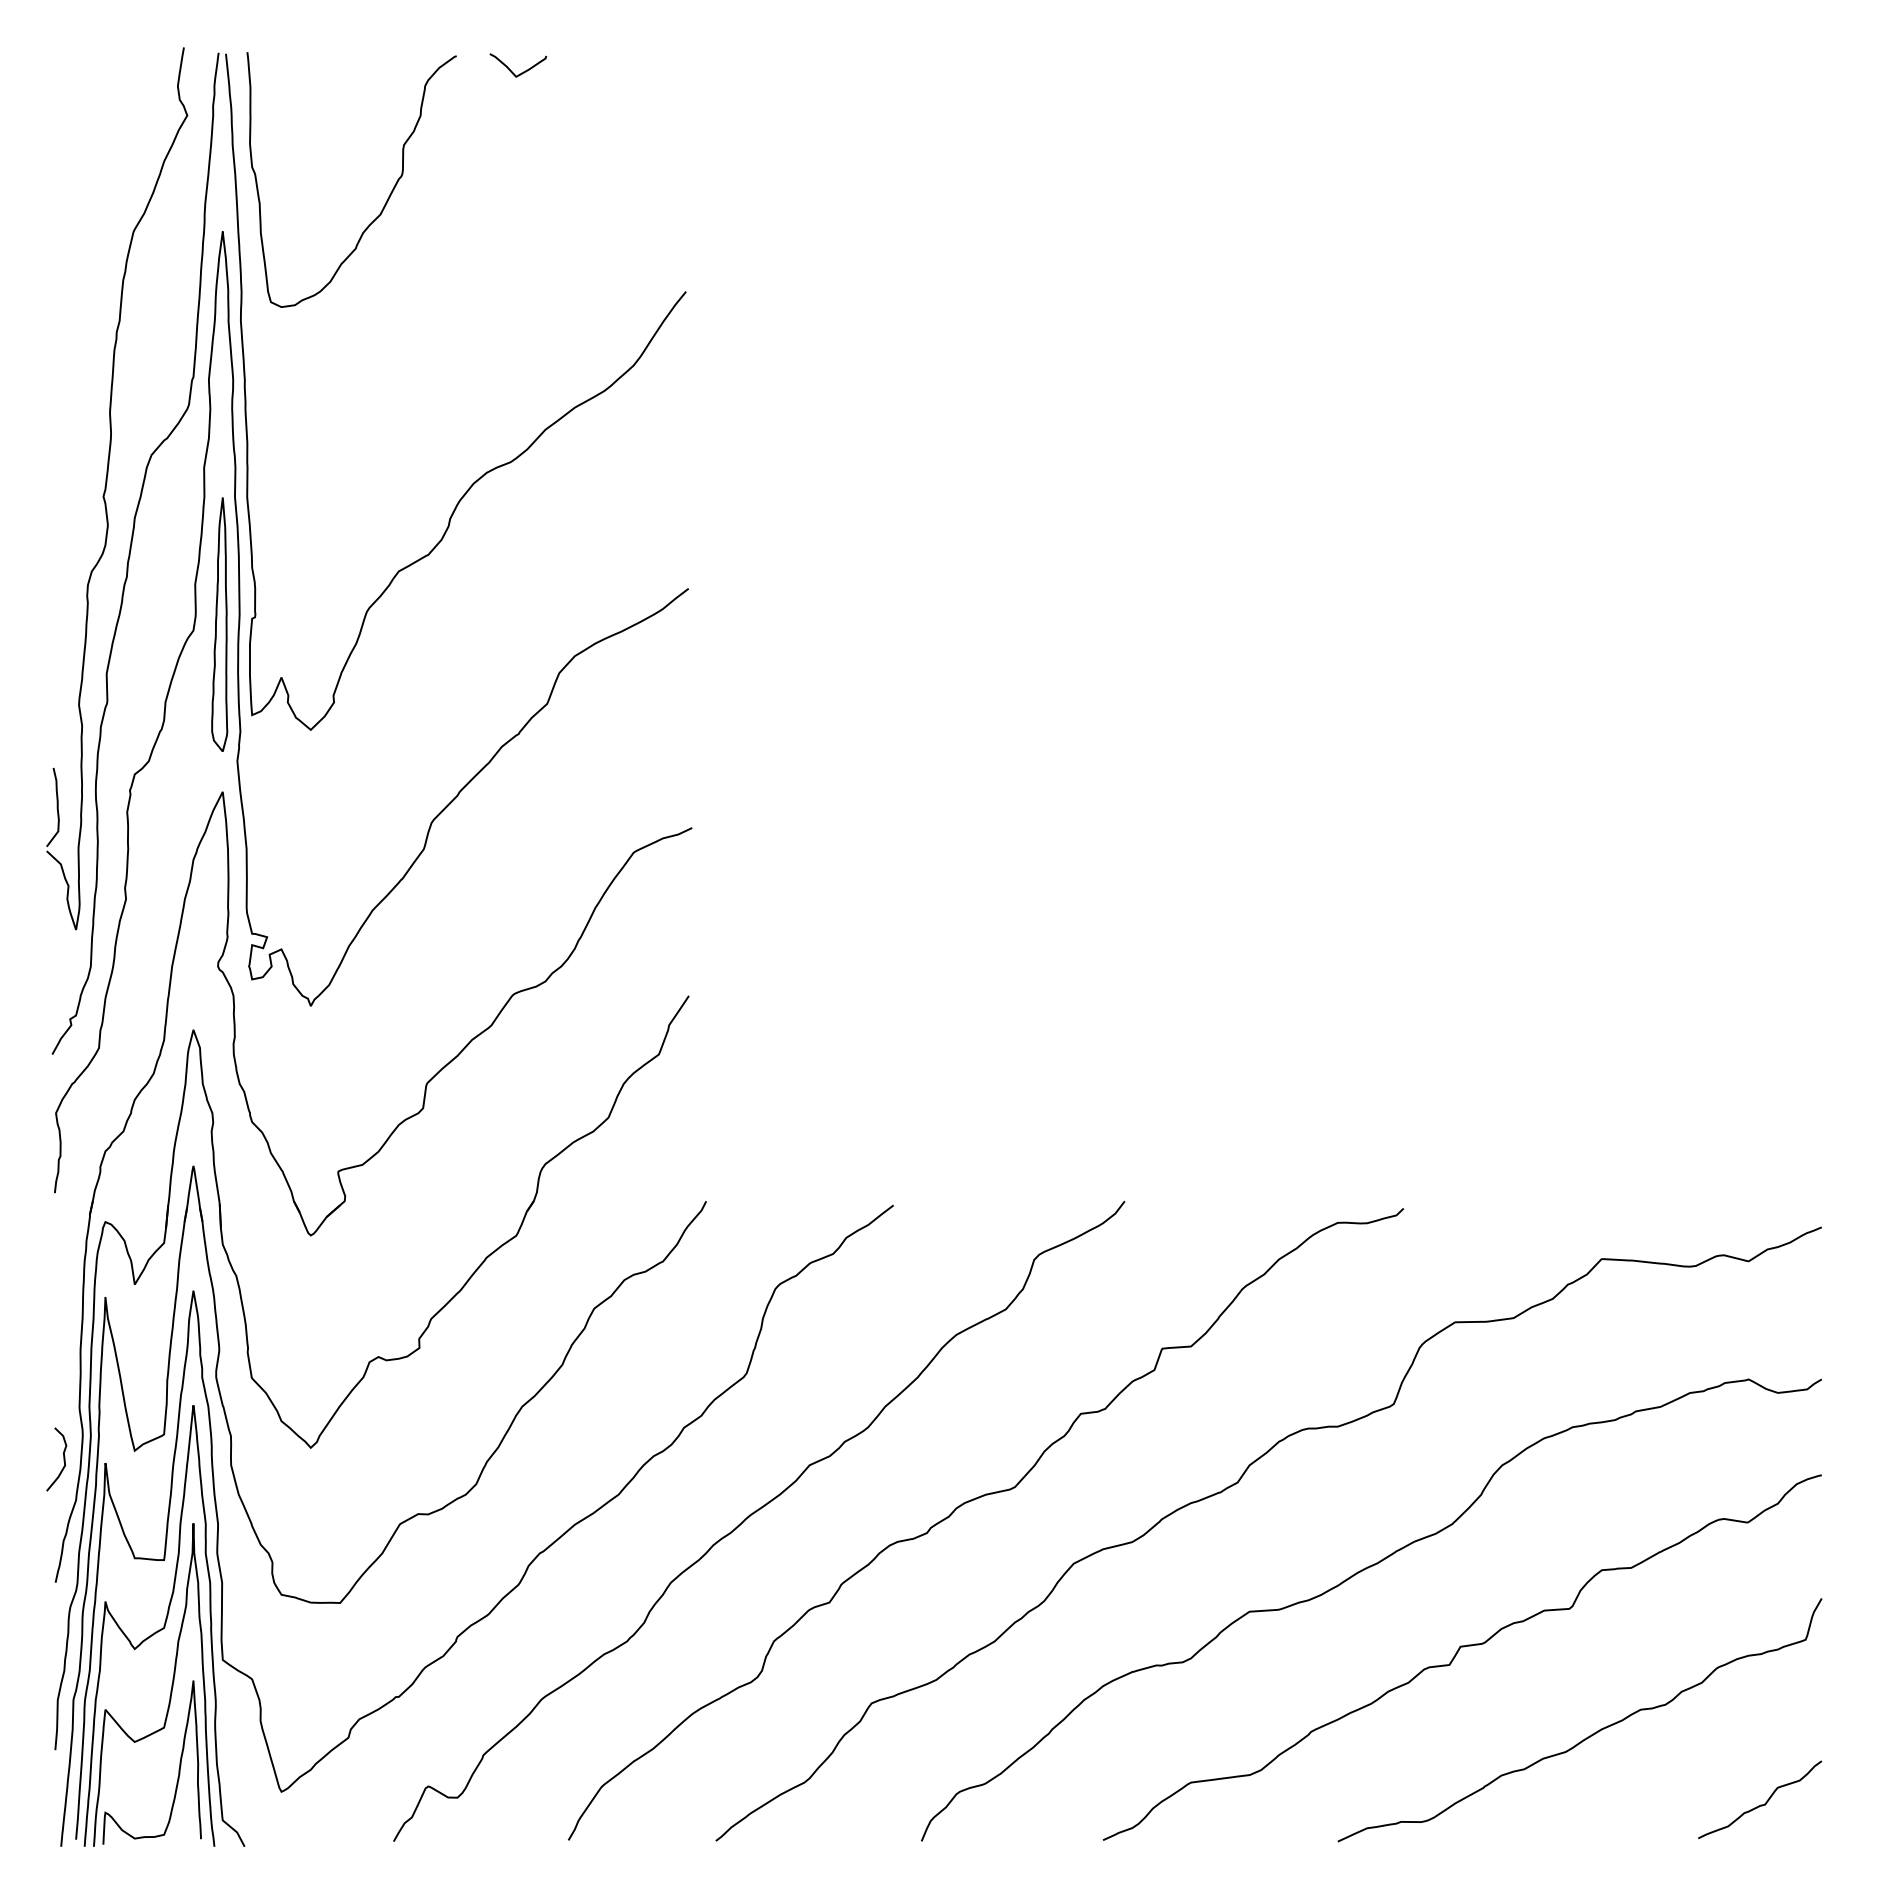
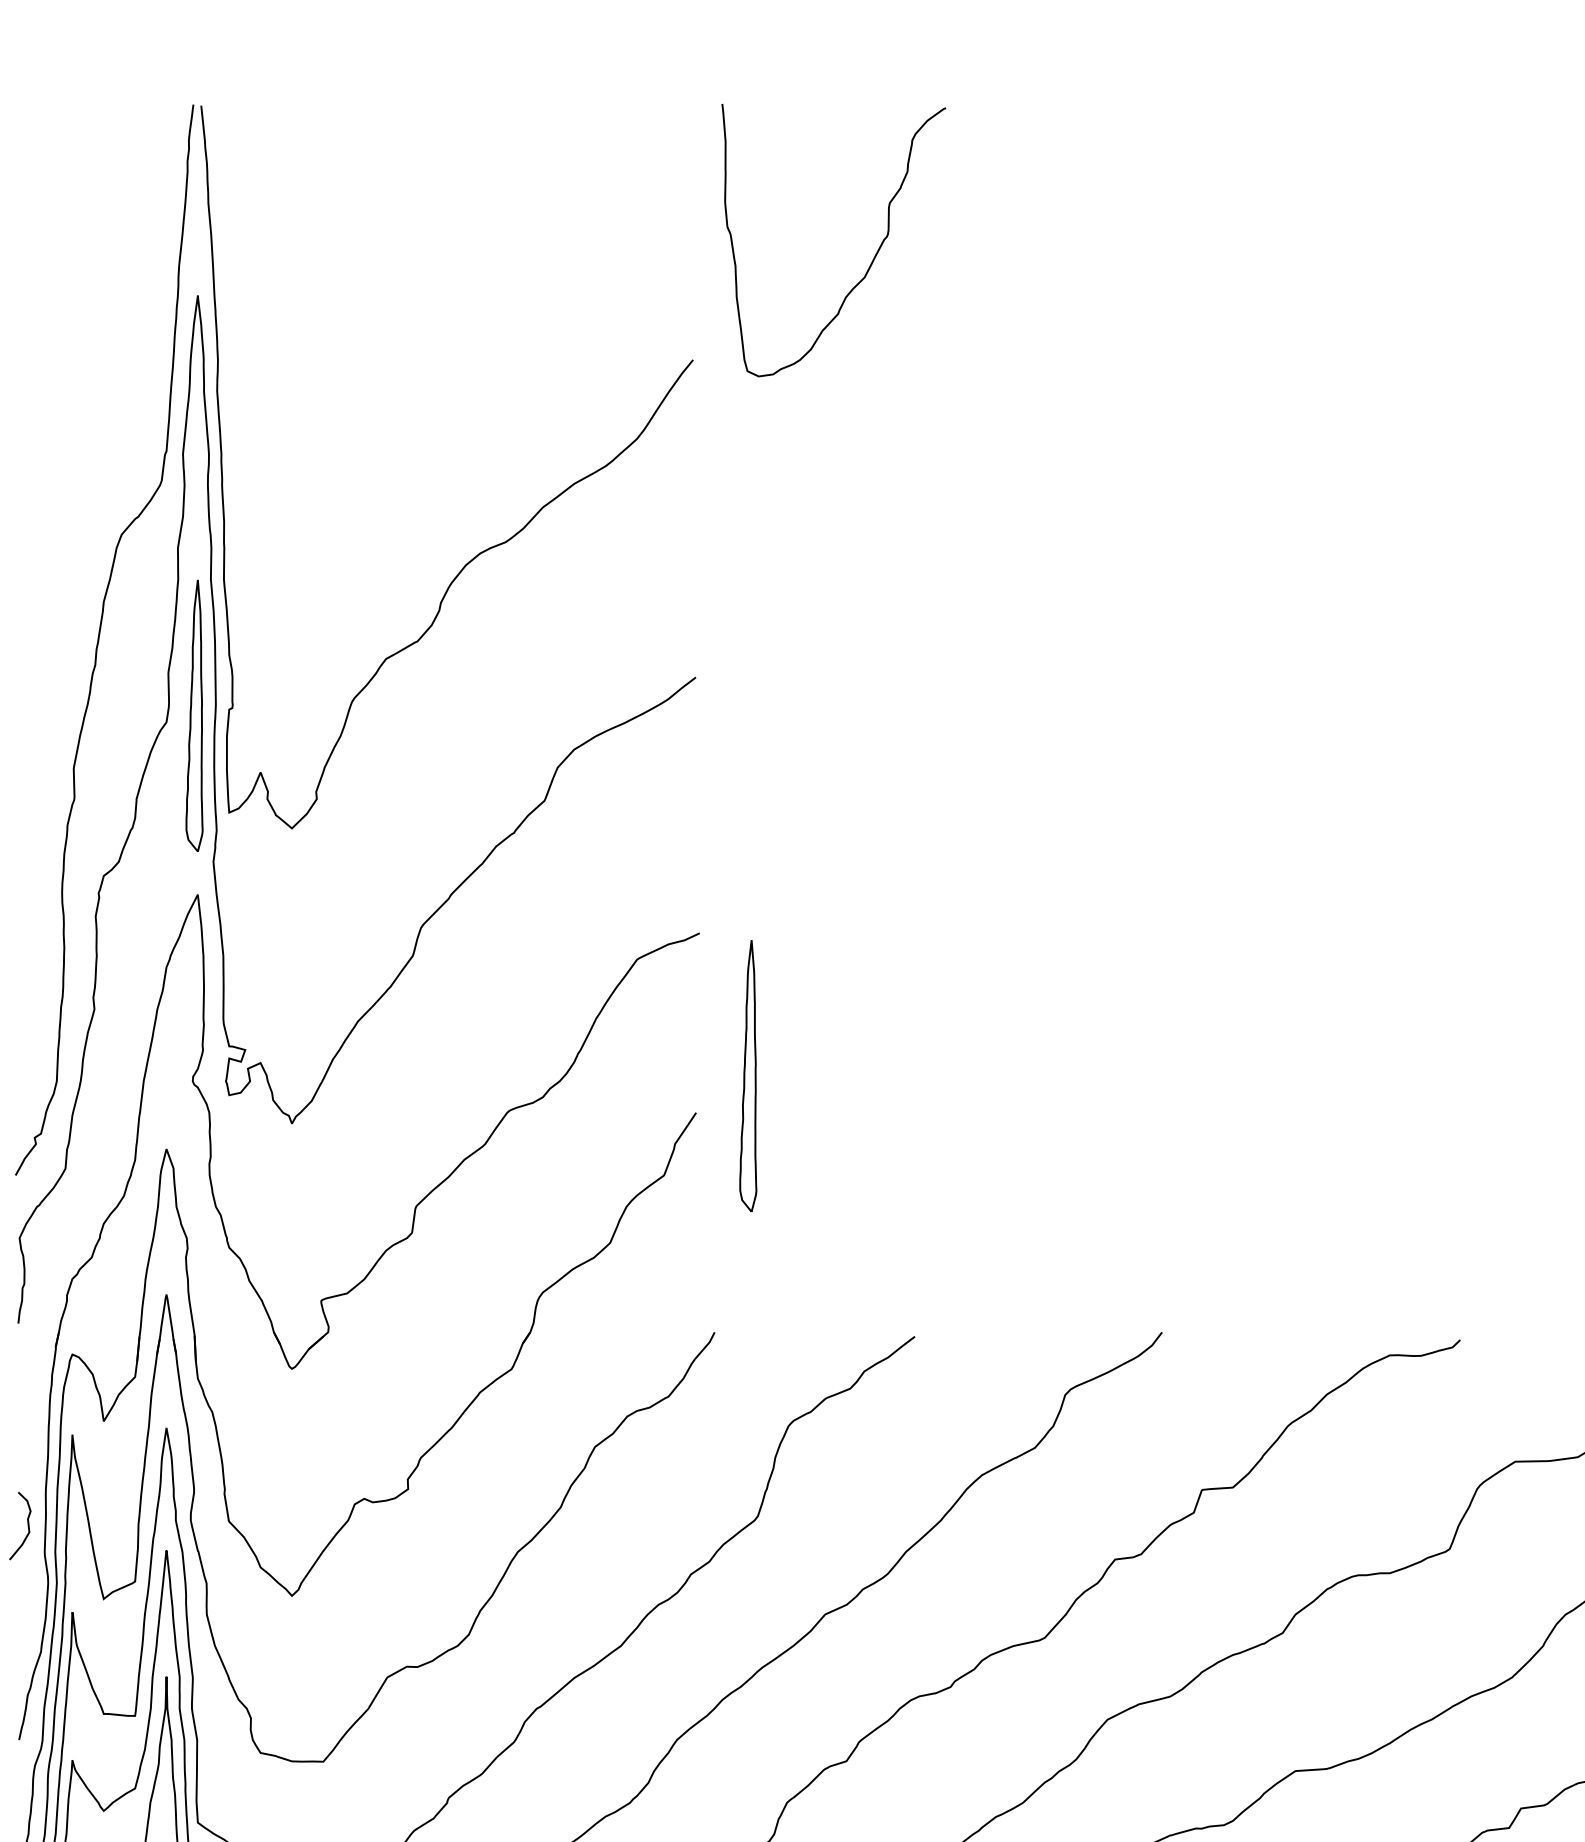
curve: (521, 72) -> (517, 125), removed
curve: (387, 198) -> (872, 260), moved
part: (106, 488) -> (73, 570), removed
part: (737, 961) -> (748, 1075), added
curve: (63, 1459) -> (27, 1526), moved

